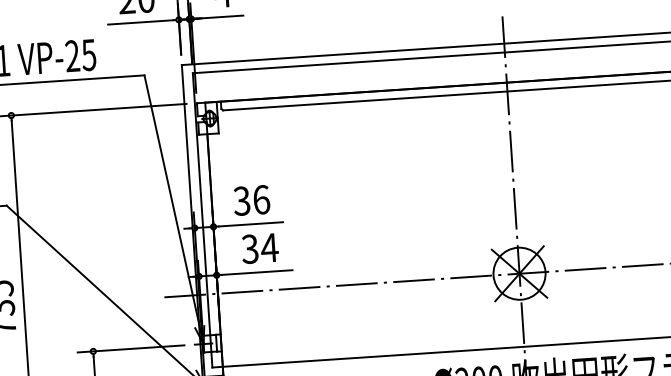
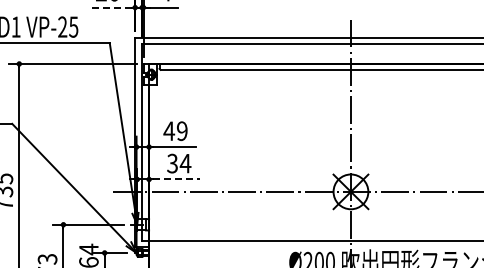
line: (140, 22) -> (109, 7), solid -> dashed
text: (251, 200) -> (175, 131), 36 -> 49
line: (257, 272) -> (176, 179), solid -> dashed

